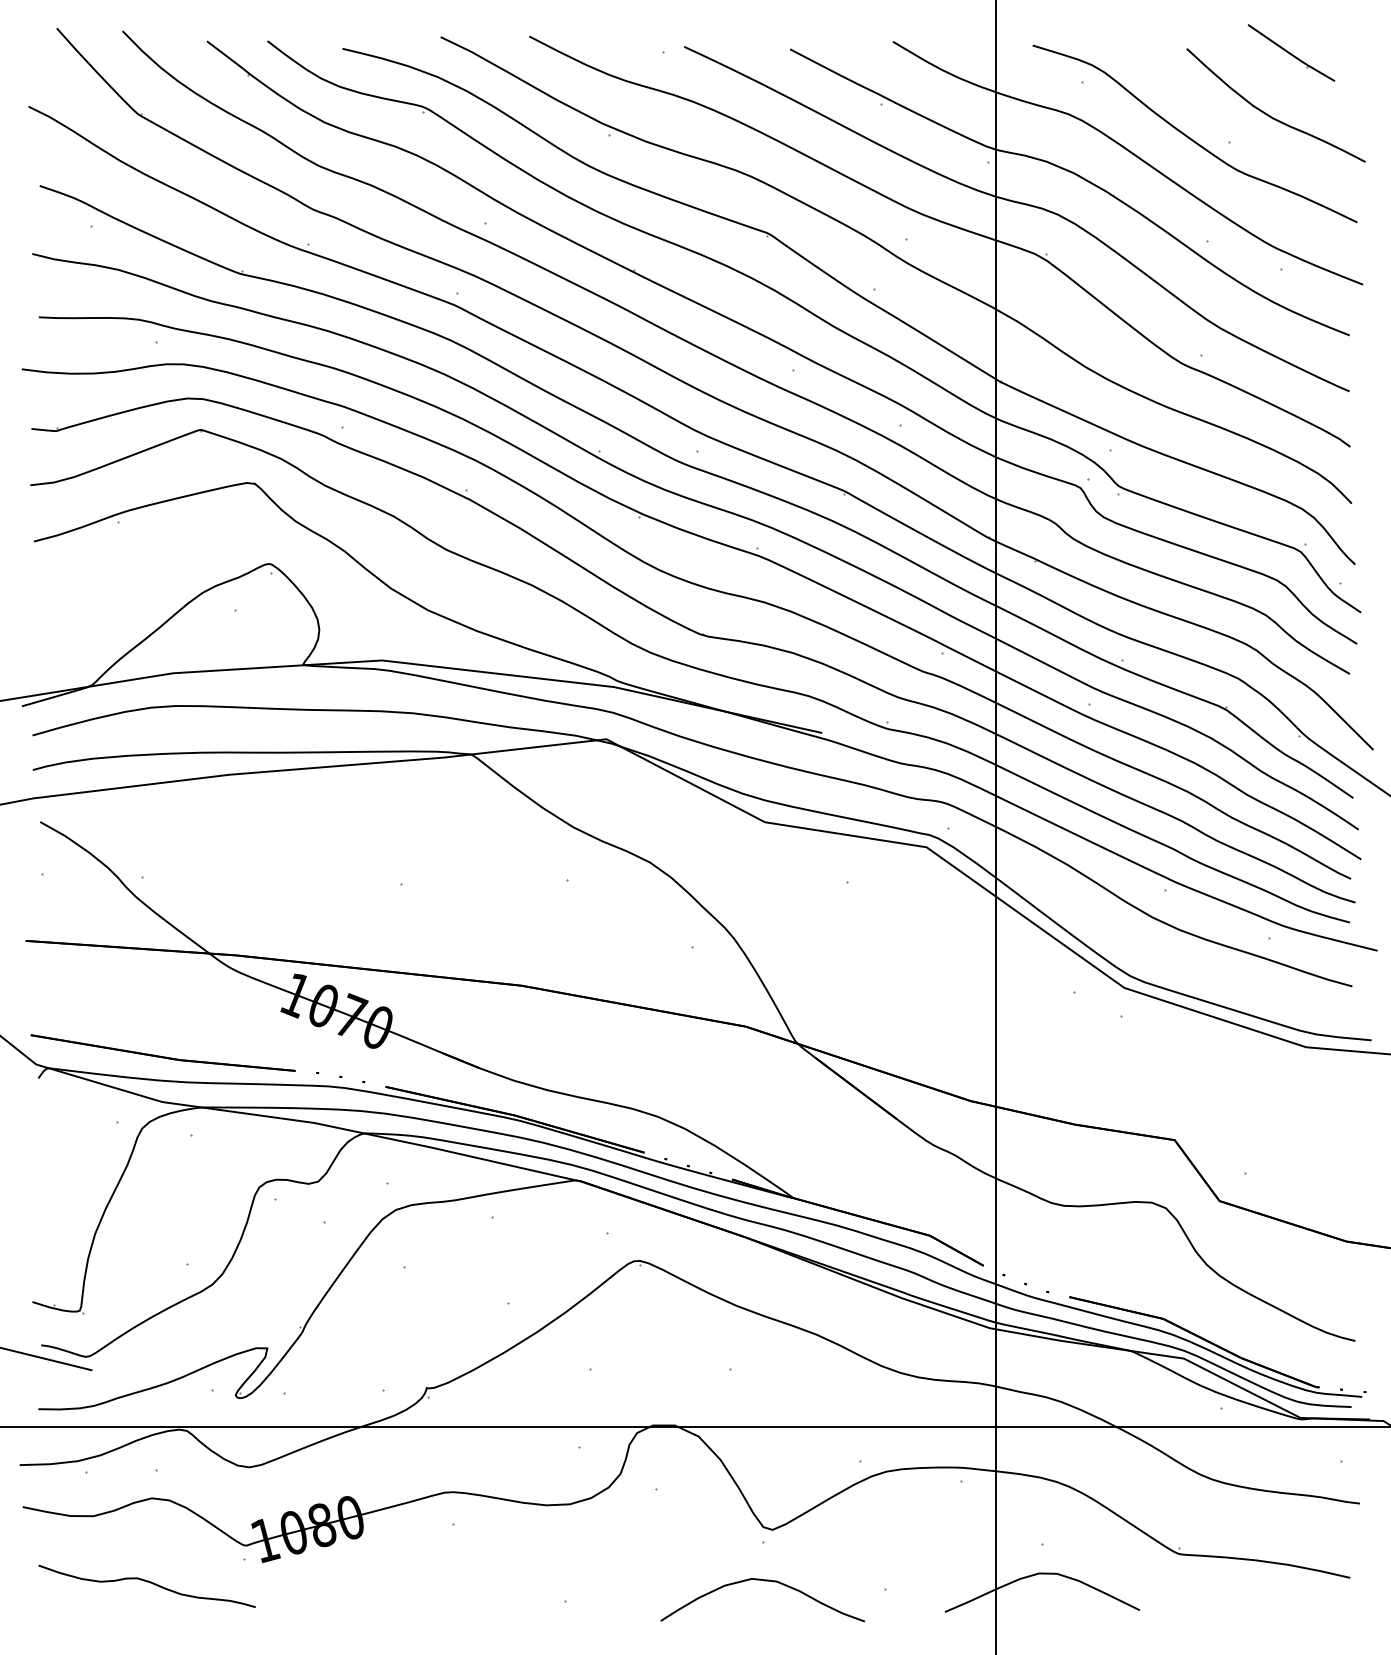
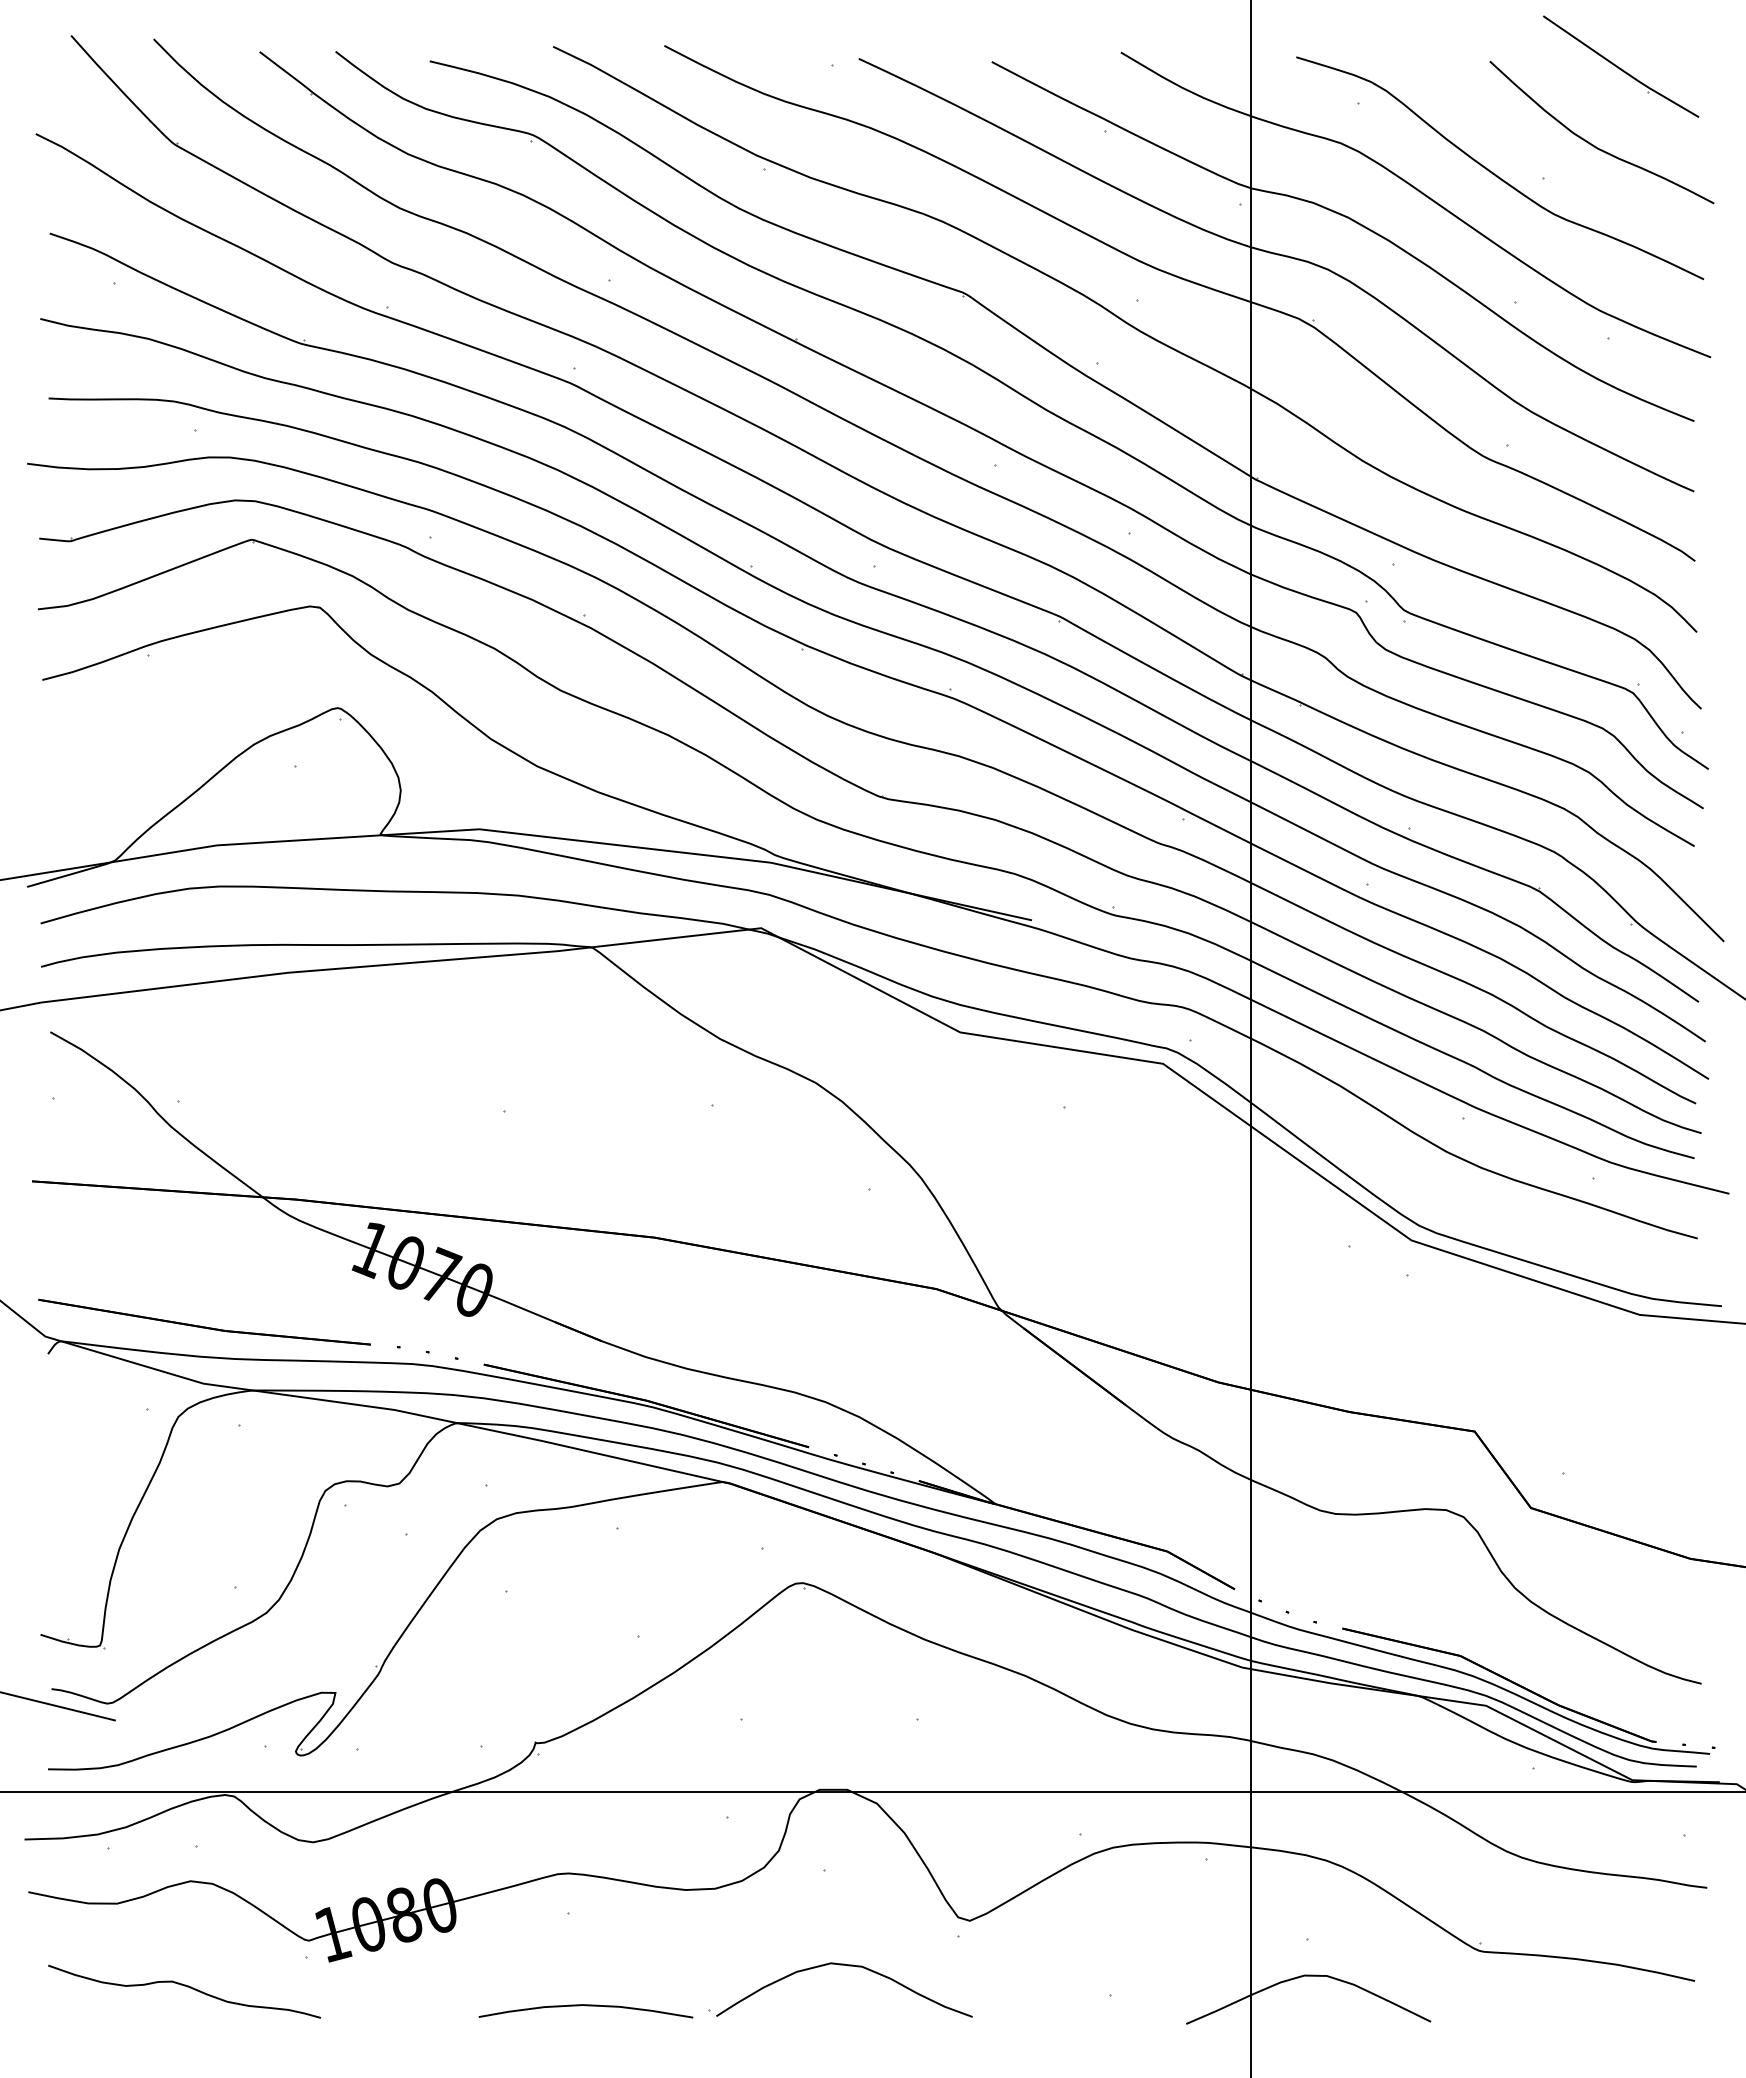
part: (1291, 52) -> (1621, 66), size x1.43
curve: (765, 1581) -> (848, 1966), moved
curve: (466, 1598) -> (585, 2006), added

